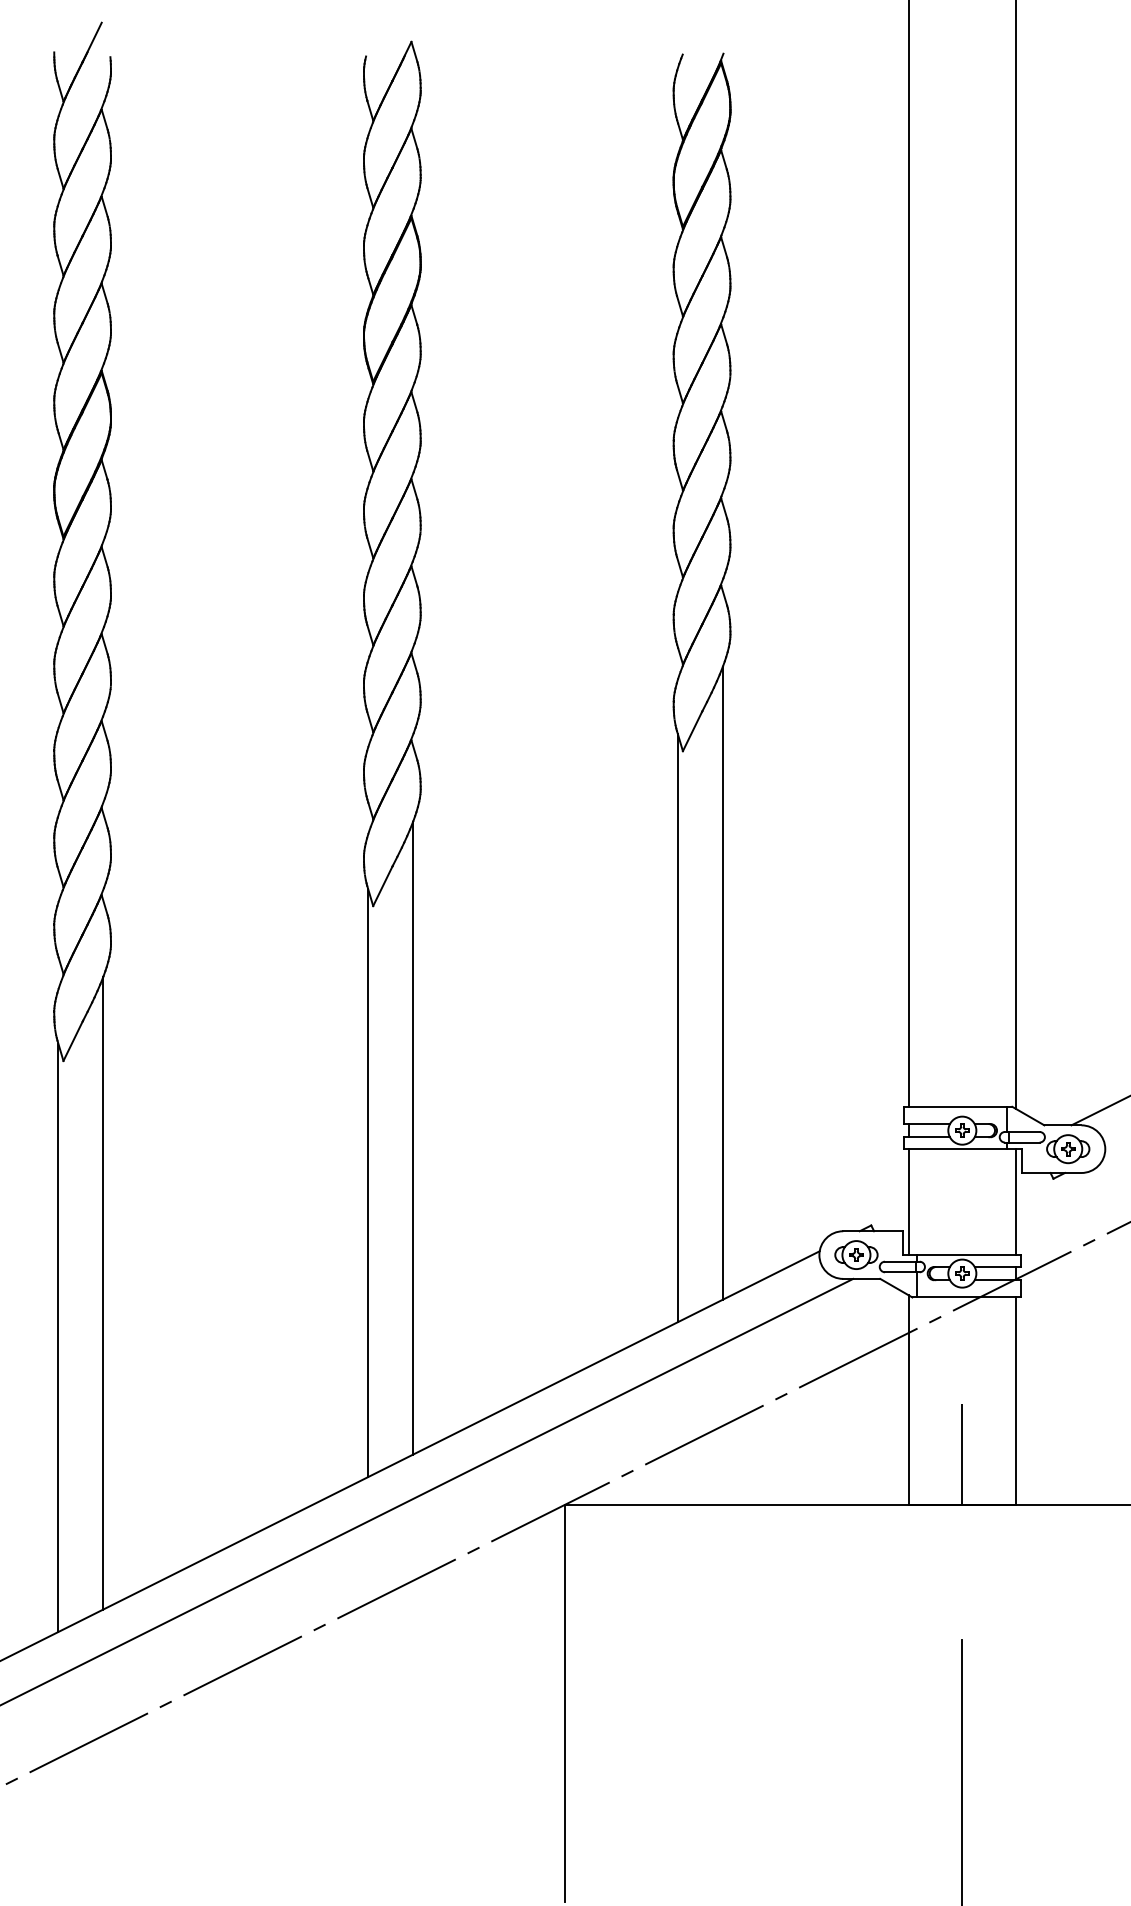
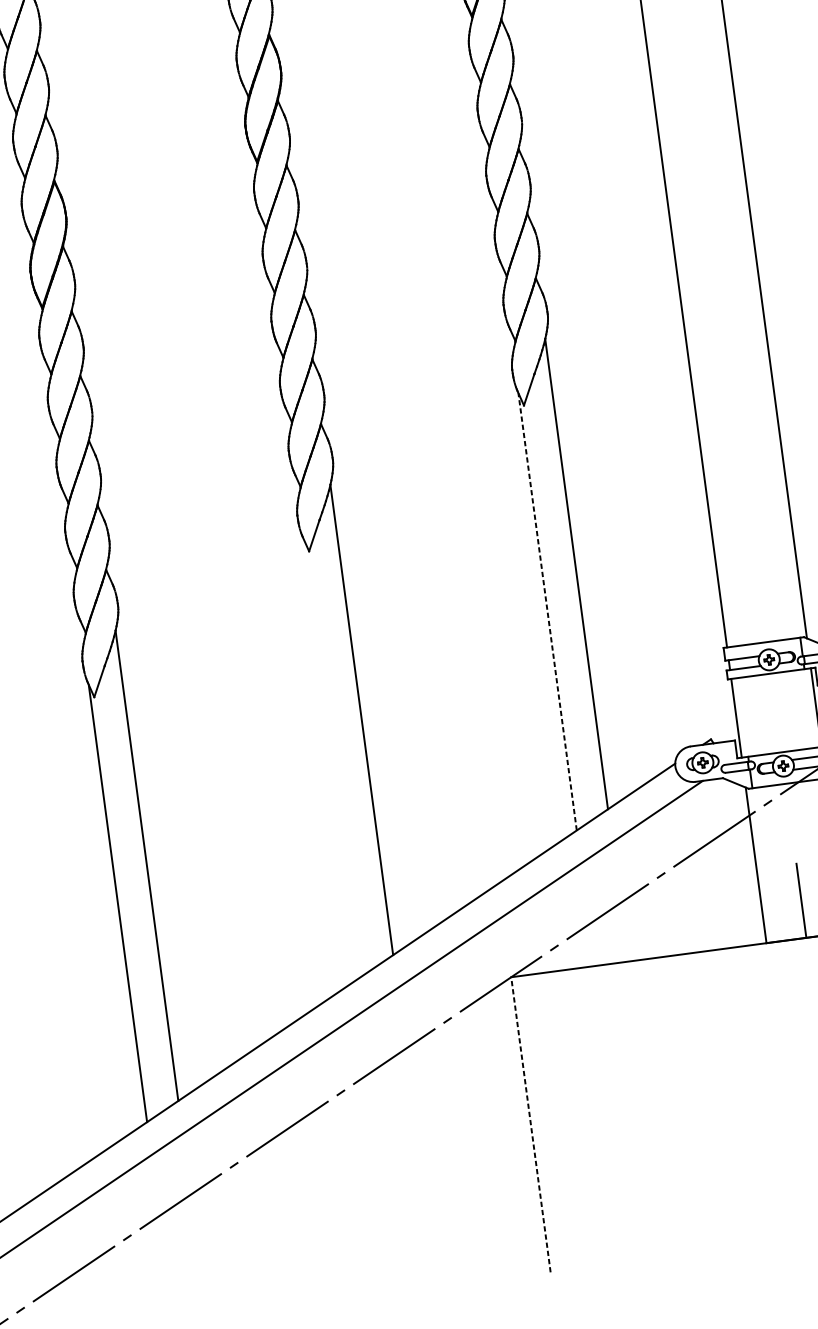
line: (677, 1027) -> (547, 611), solid -> dashed
line: (368, 1182) -> (333, 757), removed
line: (565, 1703) -> (531, 1124), solid -> dashed

